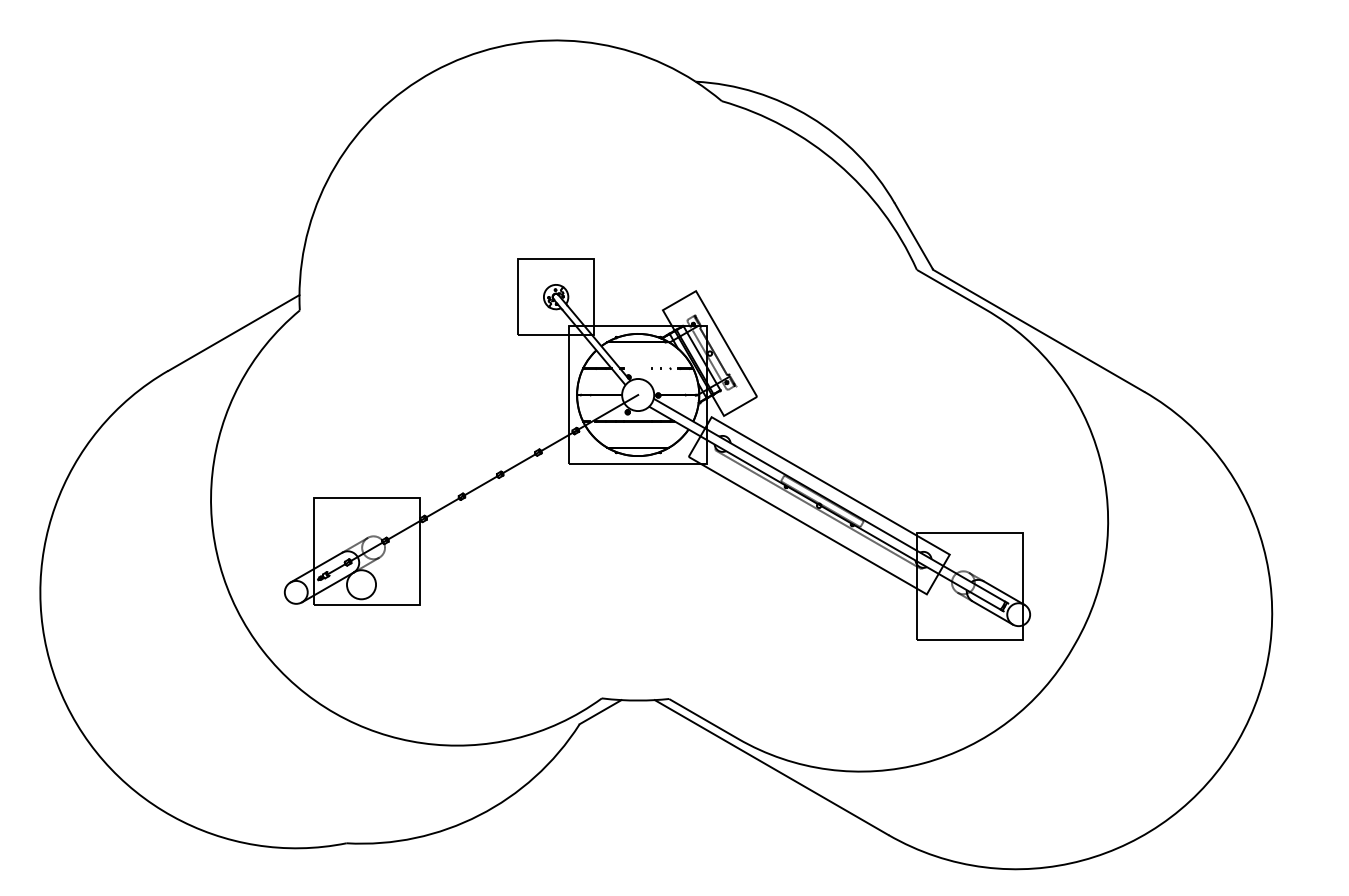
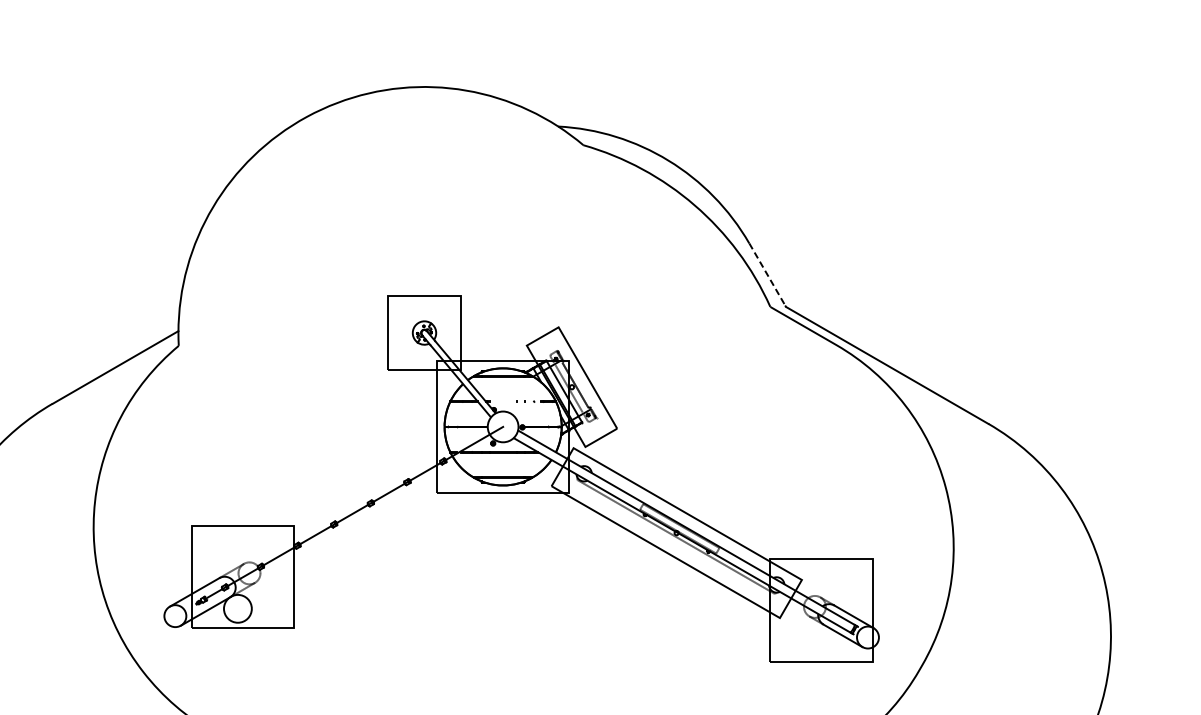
line: (913, 236) -> (767, 274), solid -> dashed

